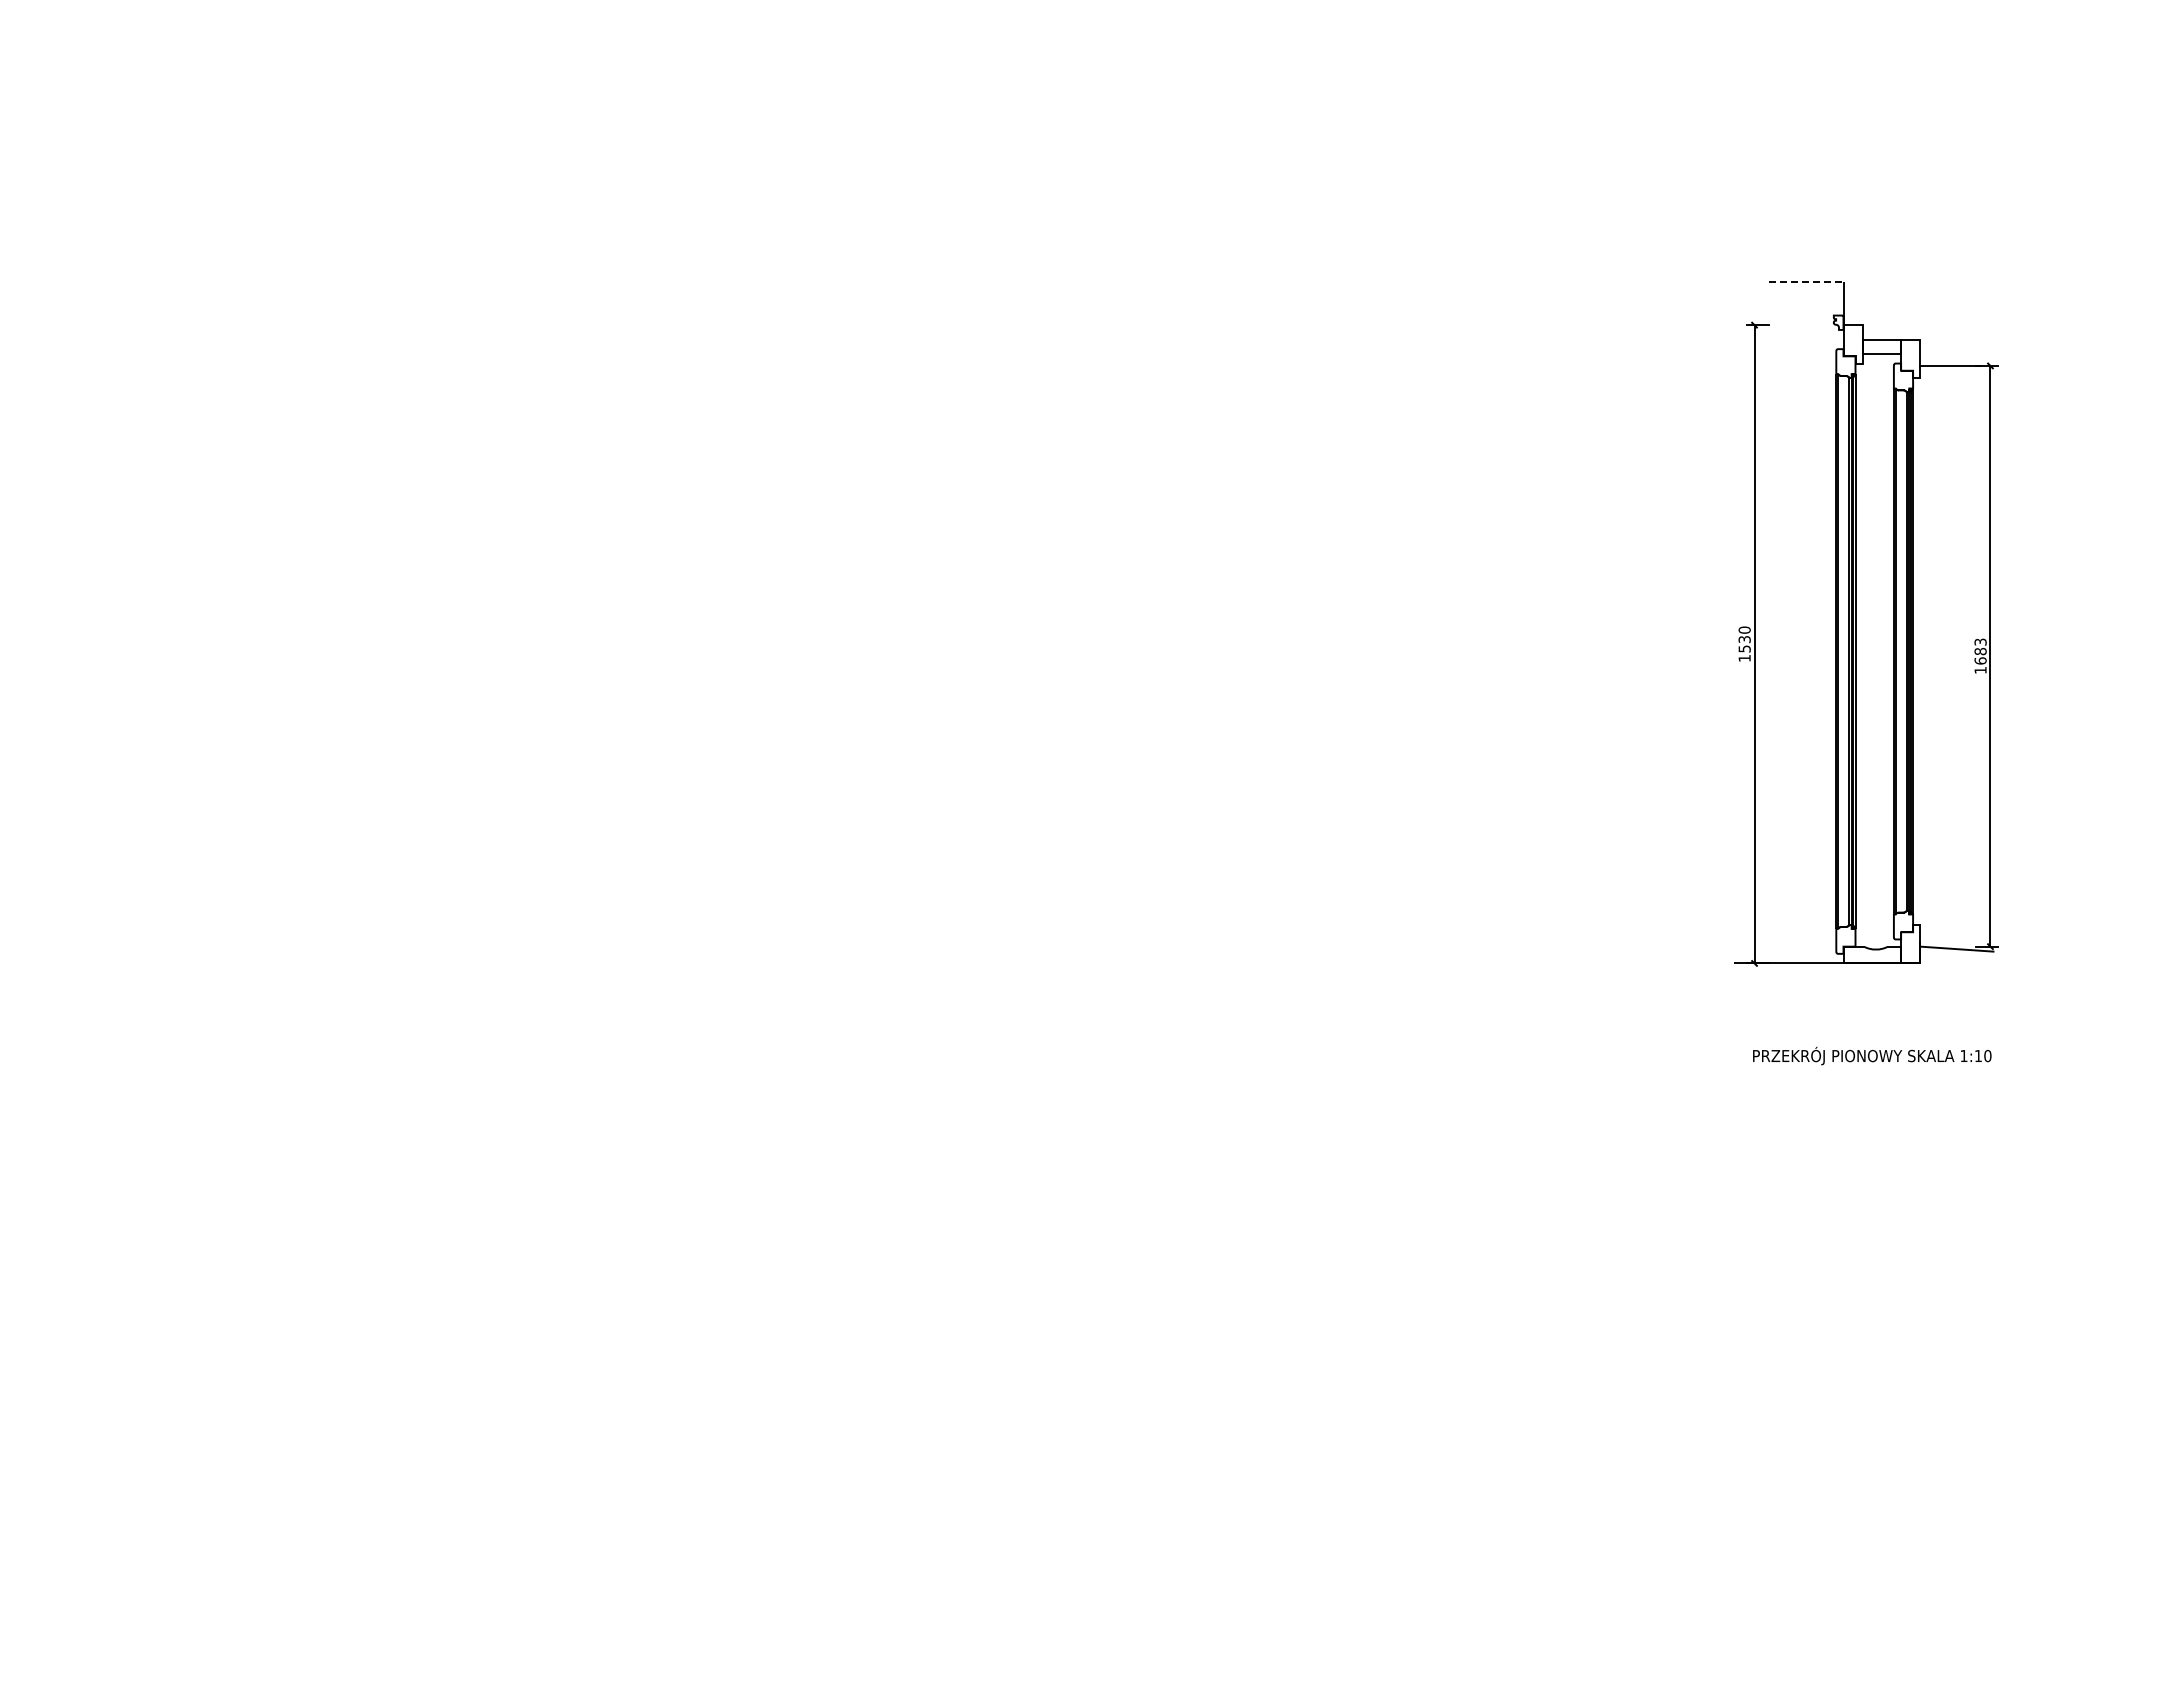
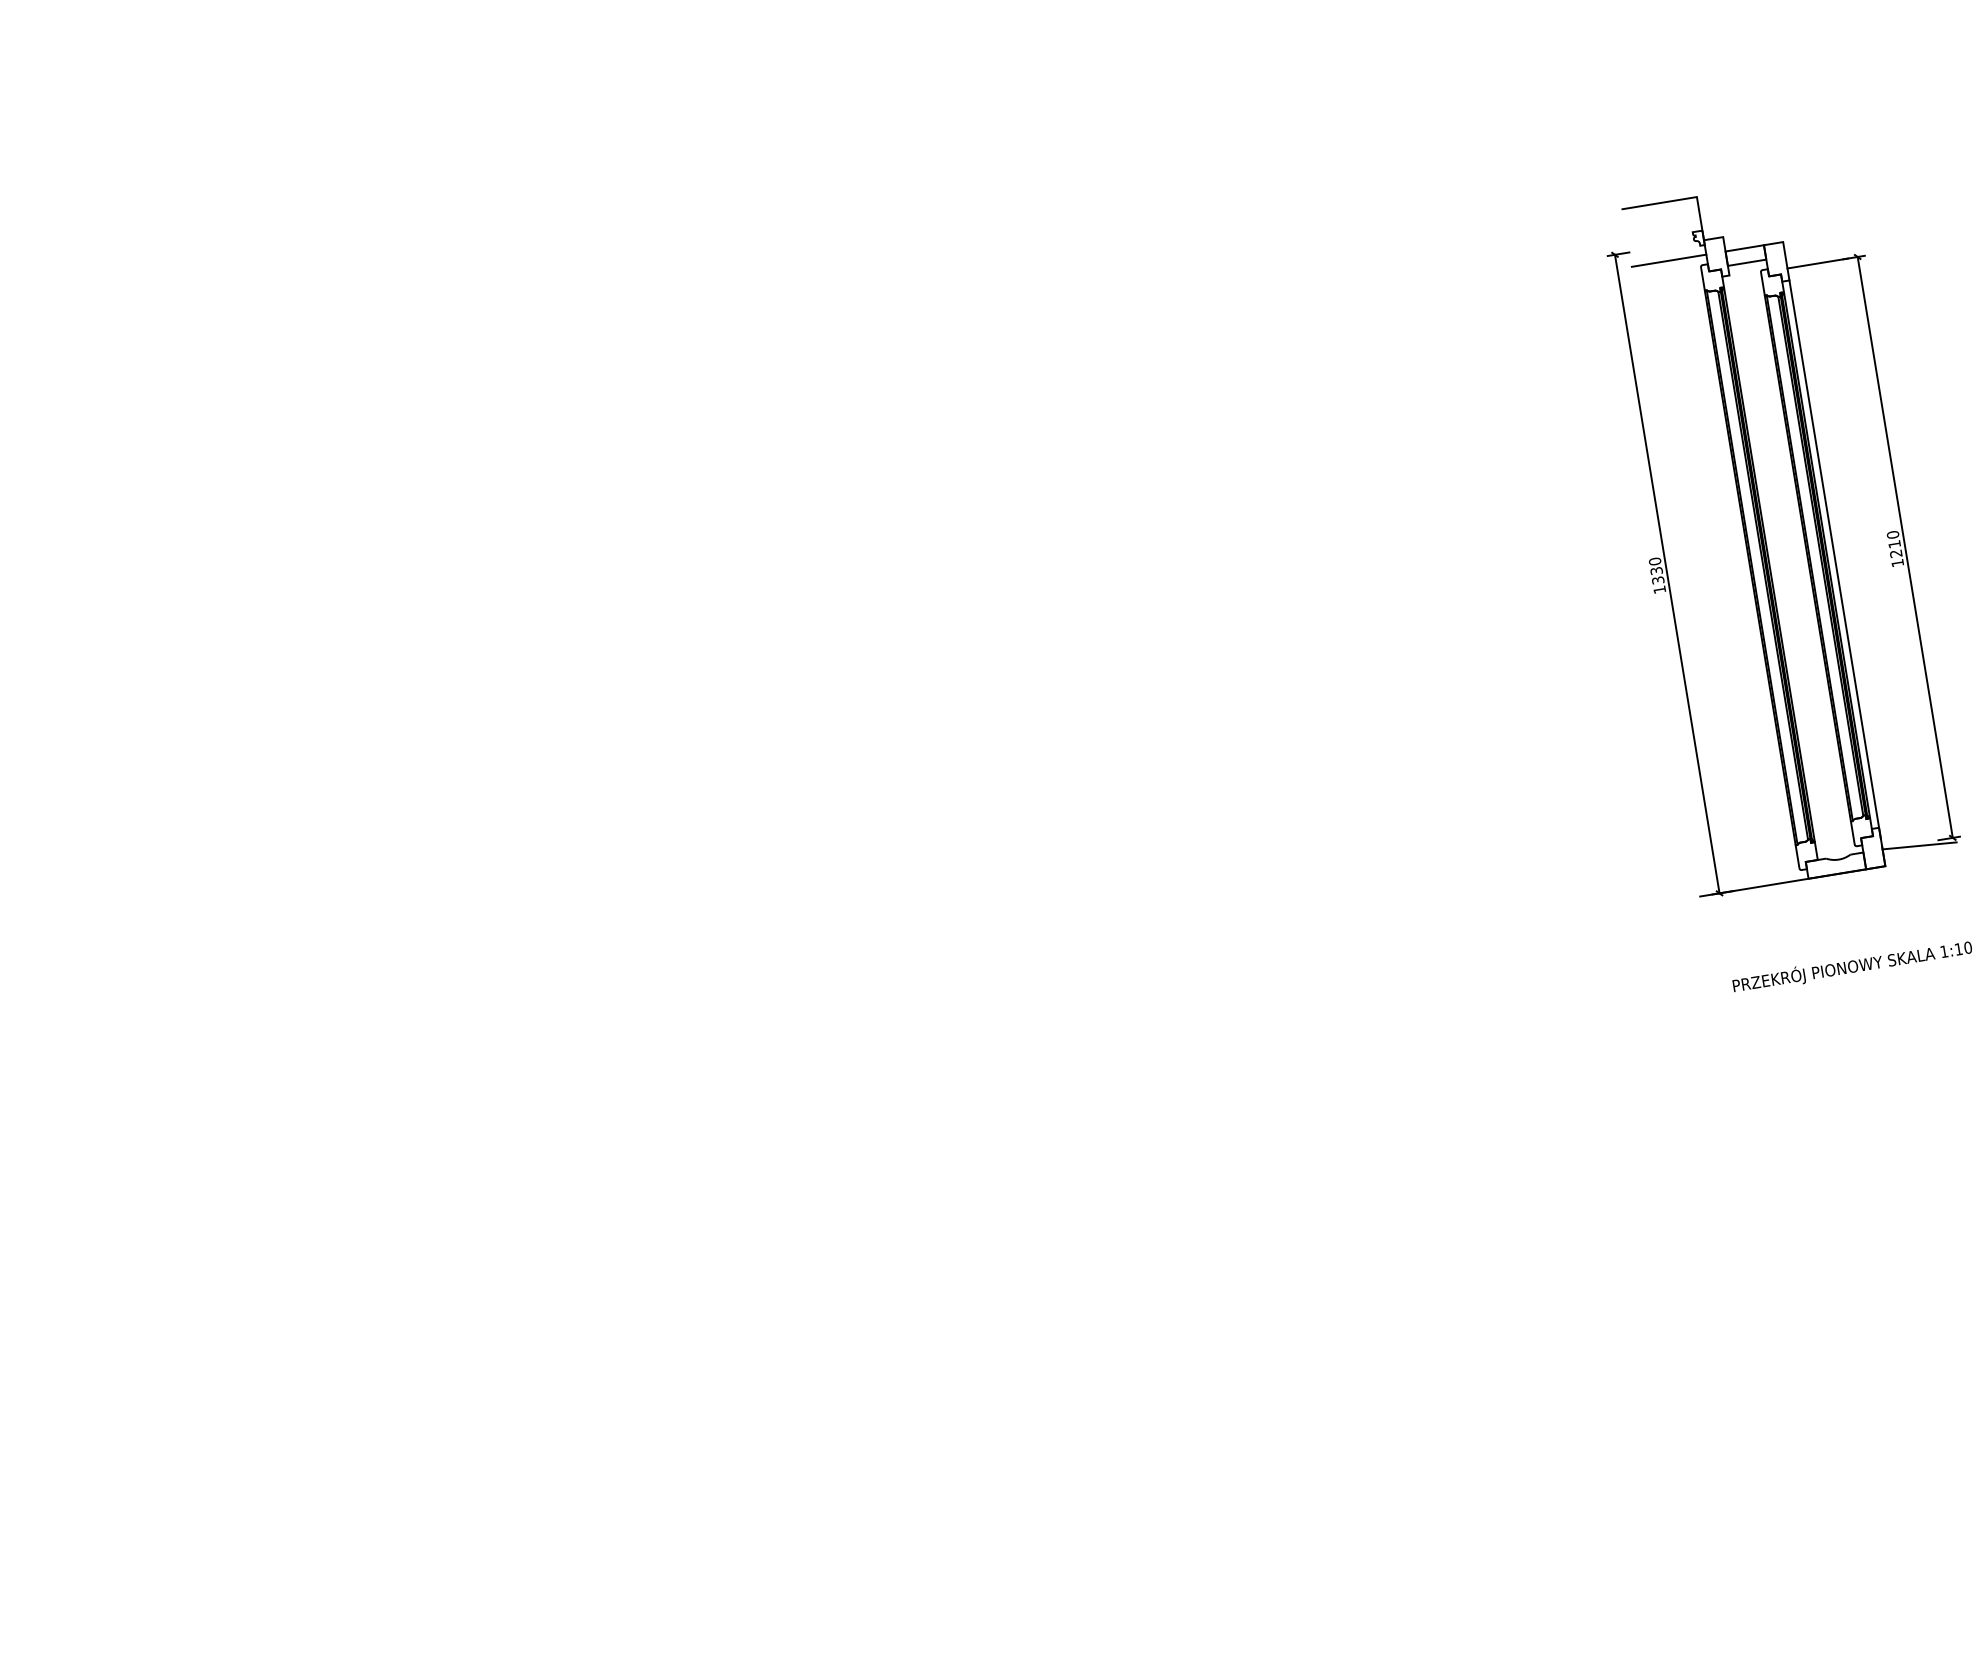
line: (1806, 281) -> (1659, 202), dashed -> solid
line: (1806, 339) -> (1669, 260), added
text: (1743, 648) -> (1656, 580), 1530 -> 1330
text: (1980, 651) -> (1894, 544), 1683 -> 1210
line: (1920, 656) -> (1835, 559), added

